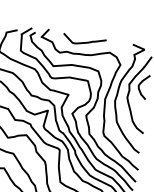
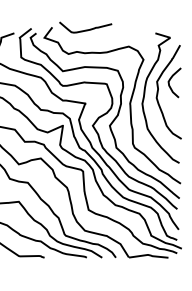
curve: (84, 41) -> (85, 29), moved

